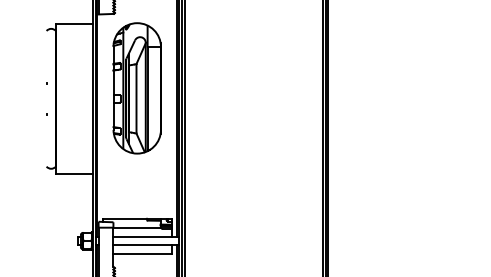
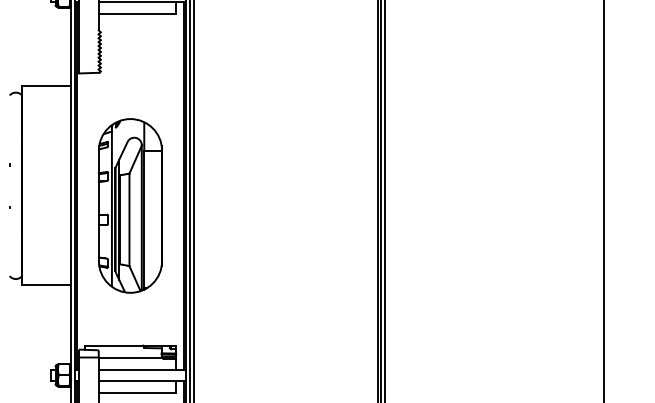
part: (136, 88) -> (129, 205), moved

